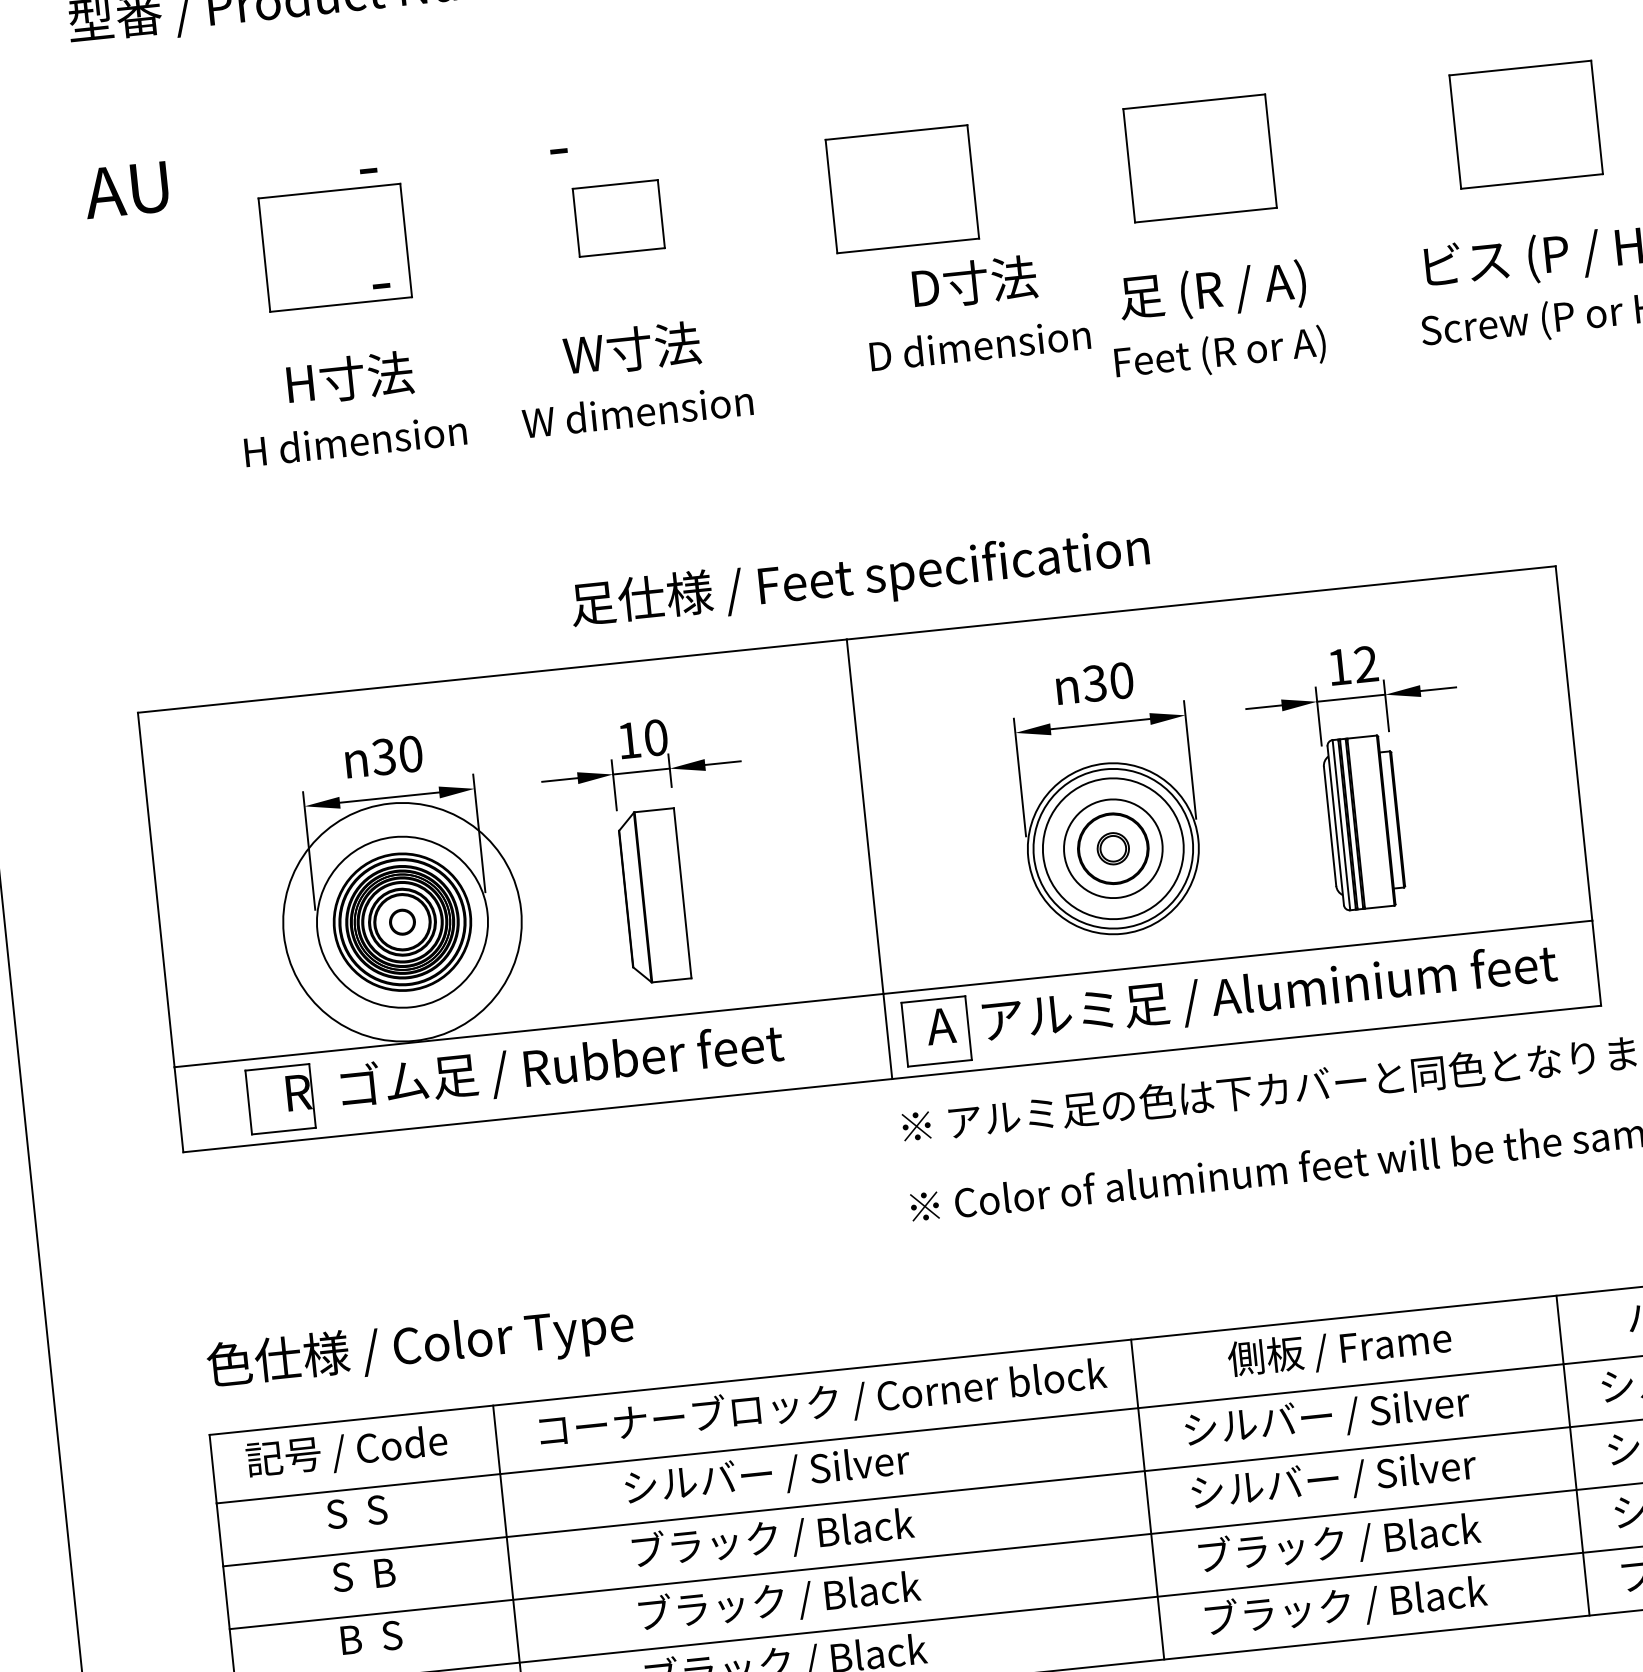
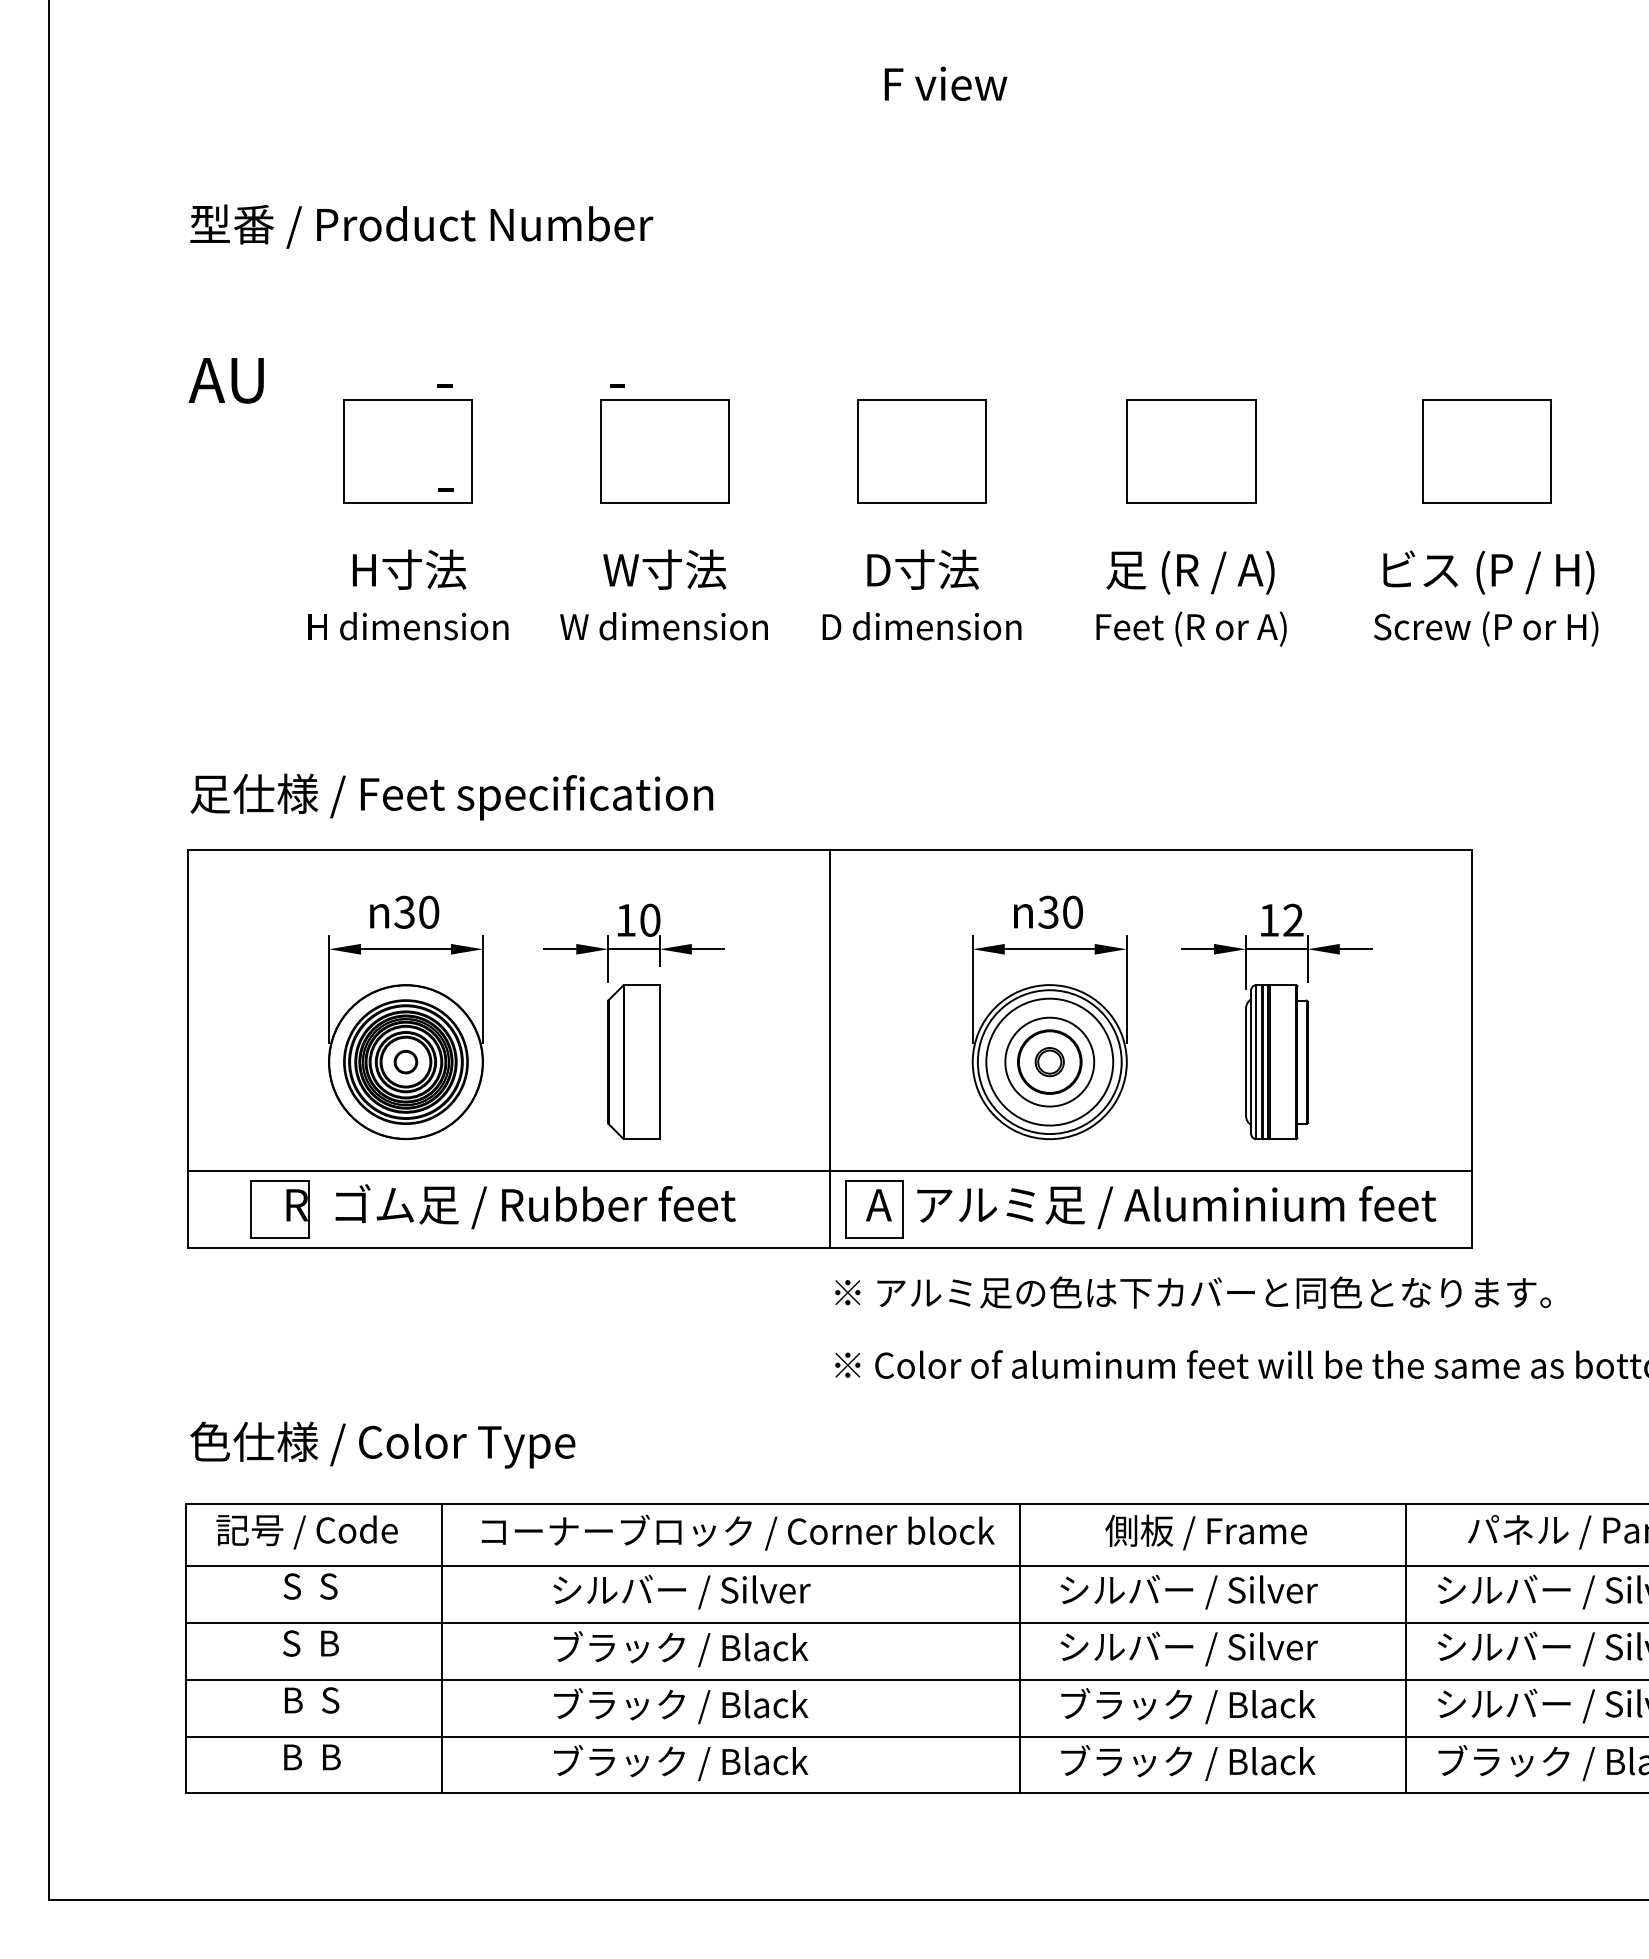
part: (618, 218) -> (664, 451), size x1.67
text: (975, 309) -> (921, 594), moved
text: (859, 578) -> (451, 796), moved
circle: (401, 921) -> (405, 1061), size x0.71

